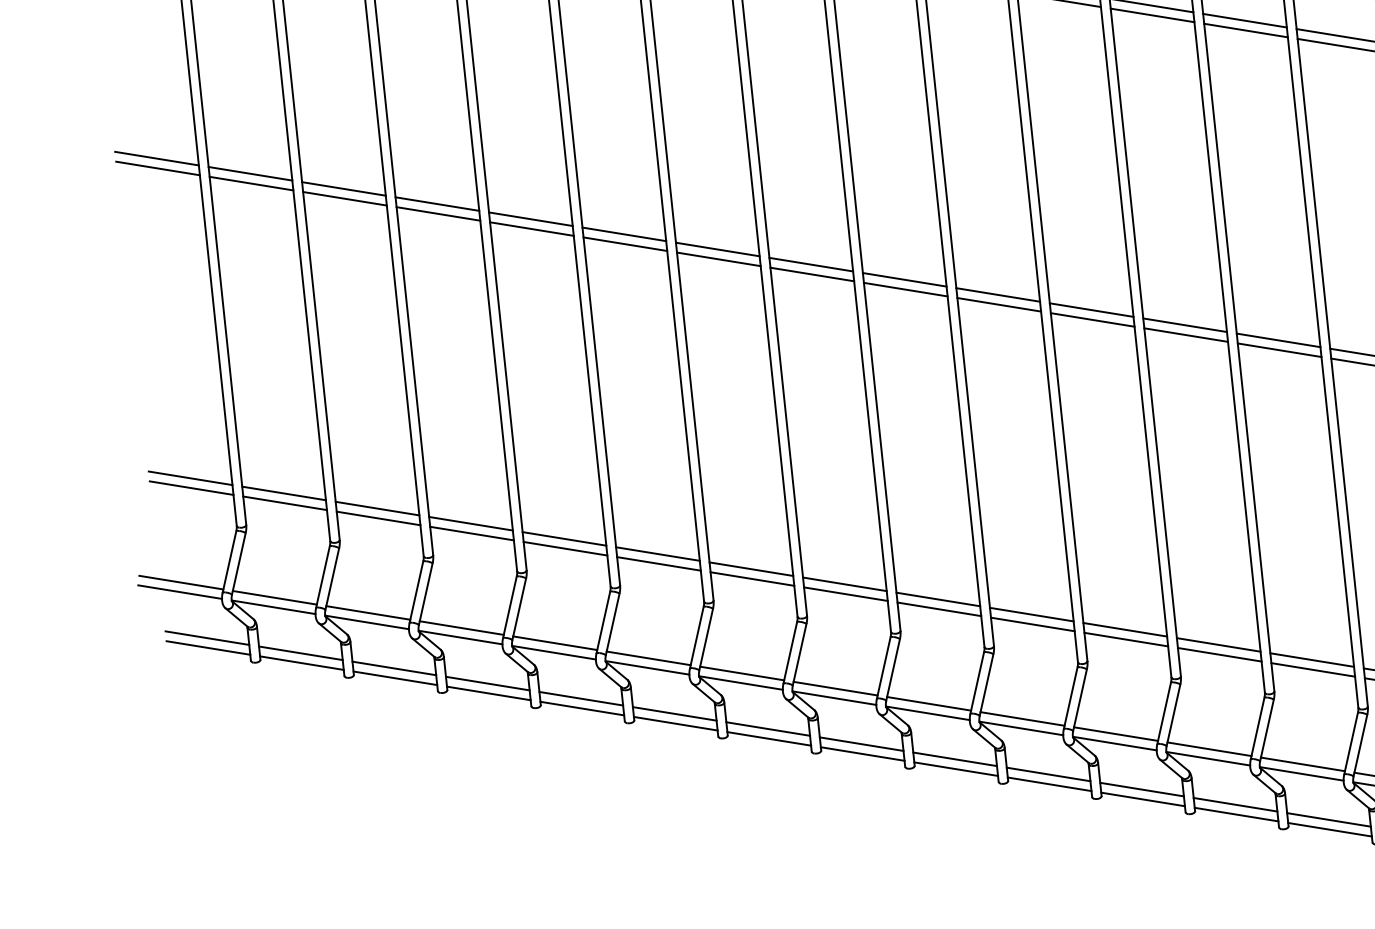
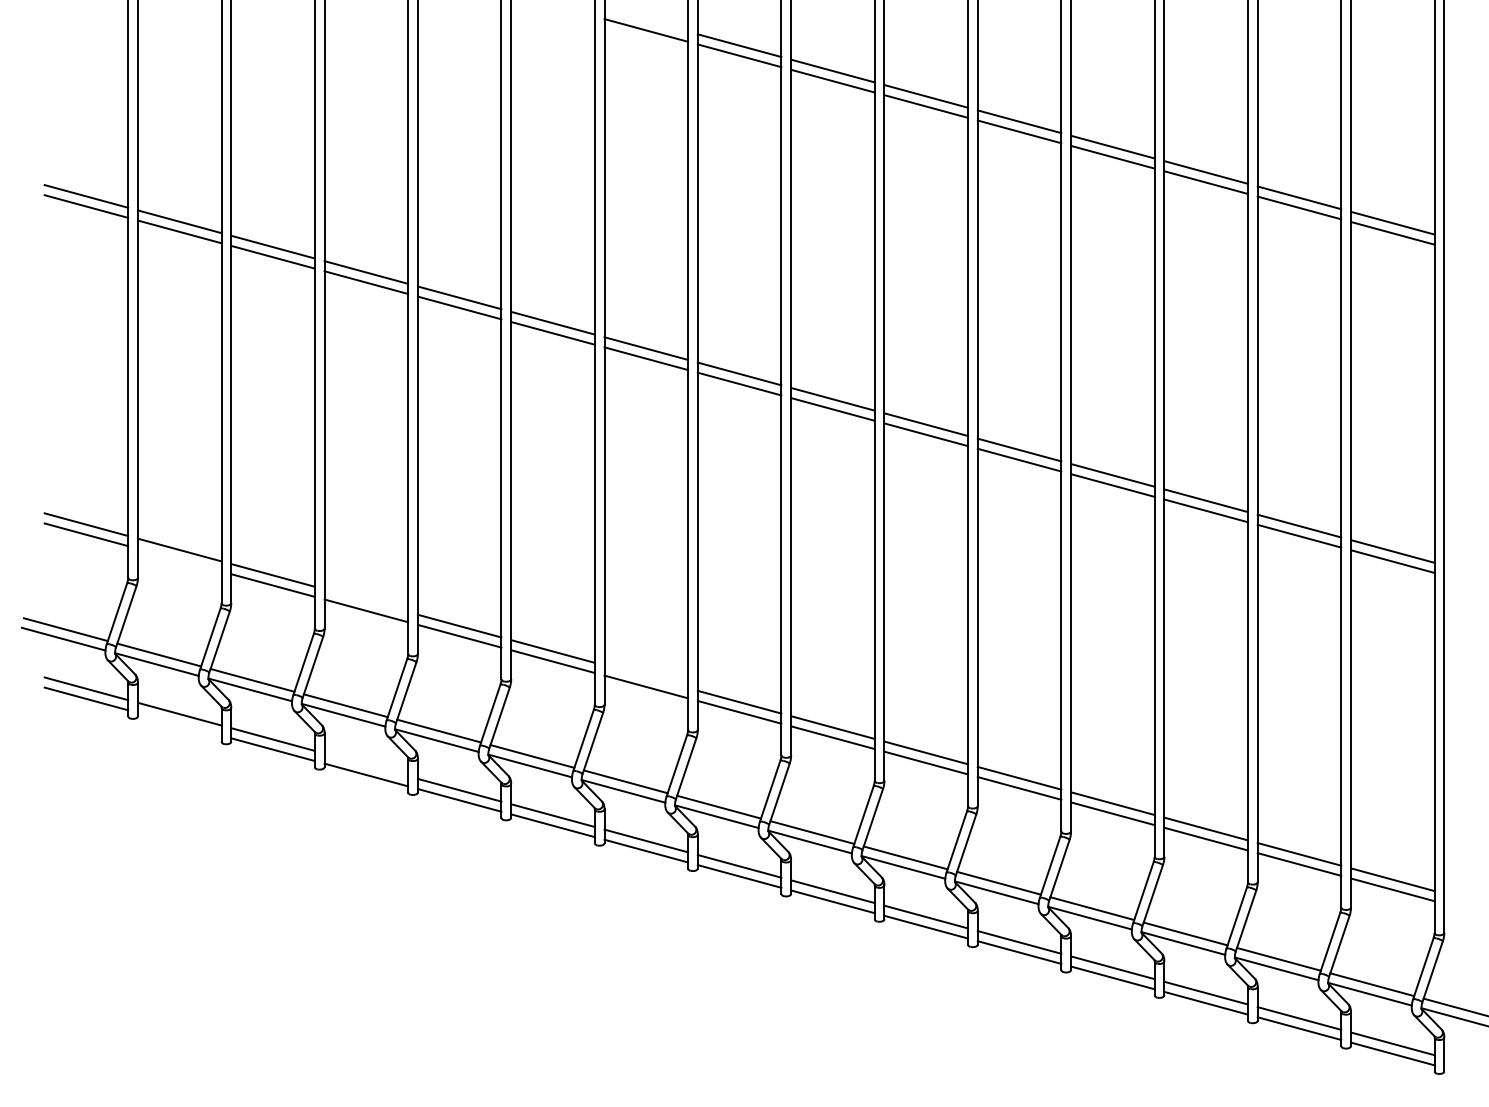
line: (284, 502) -> (179, 559), removed
line: (471, 523) -> (366, 600), removed
line: (751, 568) -> (646, 676), removed
line: (301, 662) -> (179, 723), removed
line: (487, 683) -> (366, 764), removed

